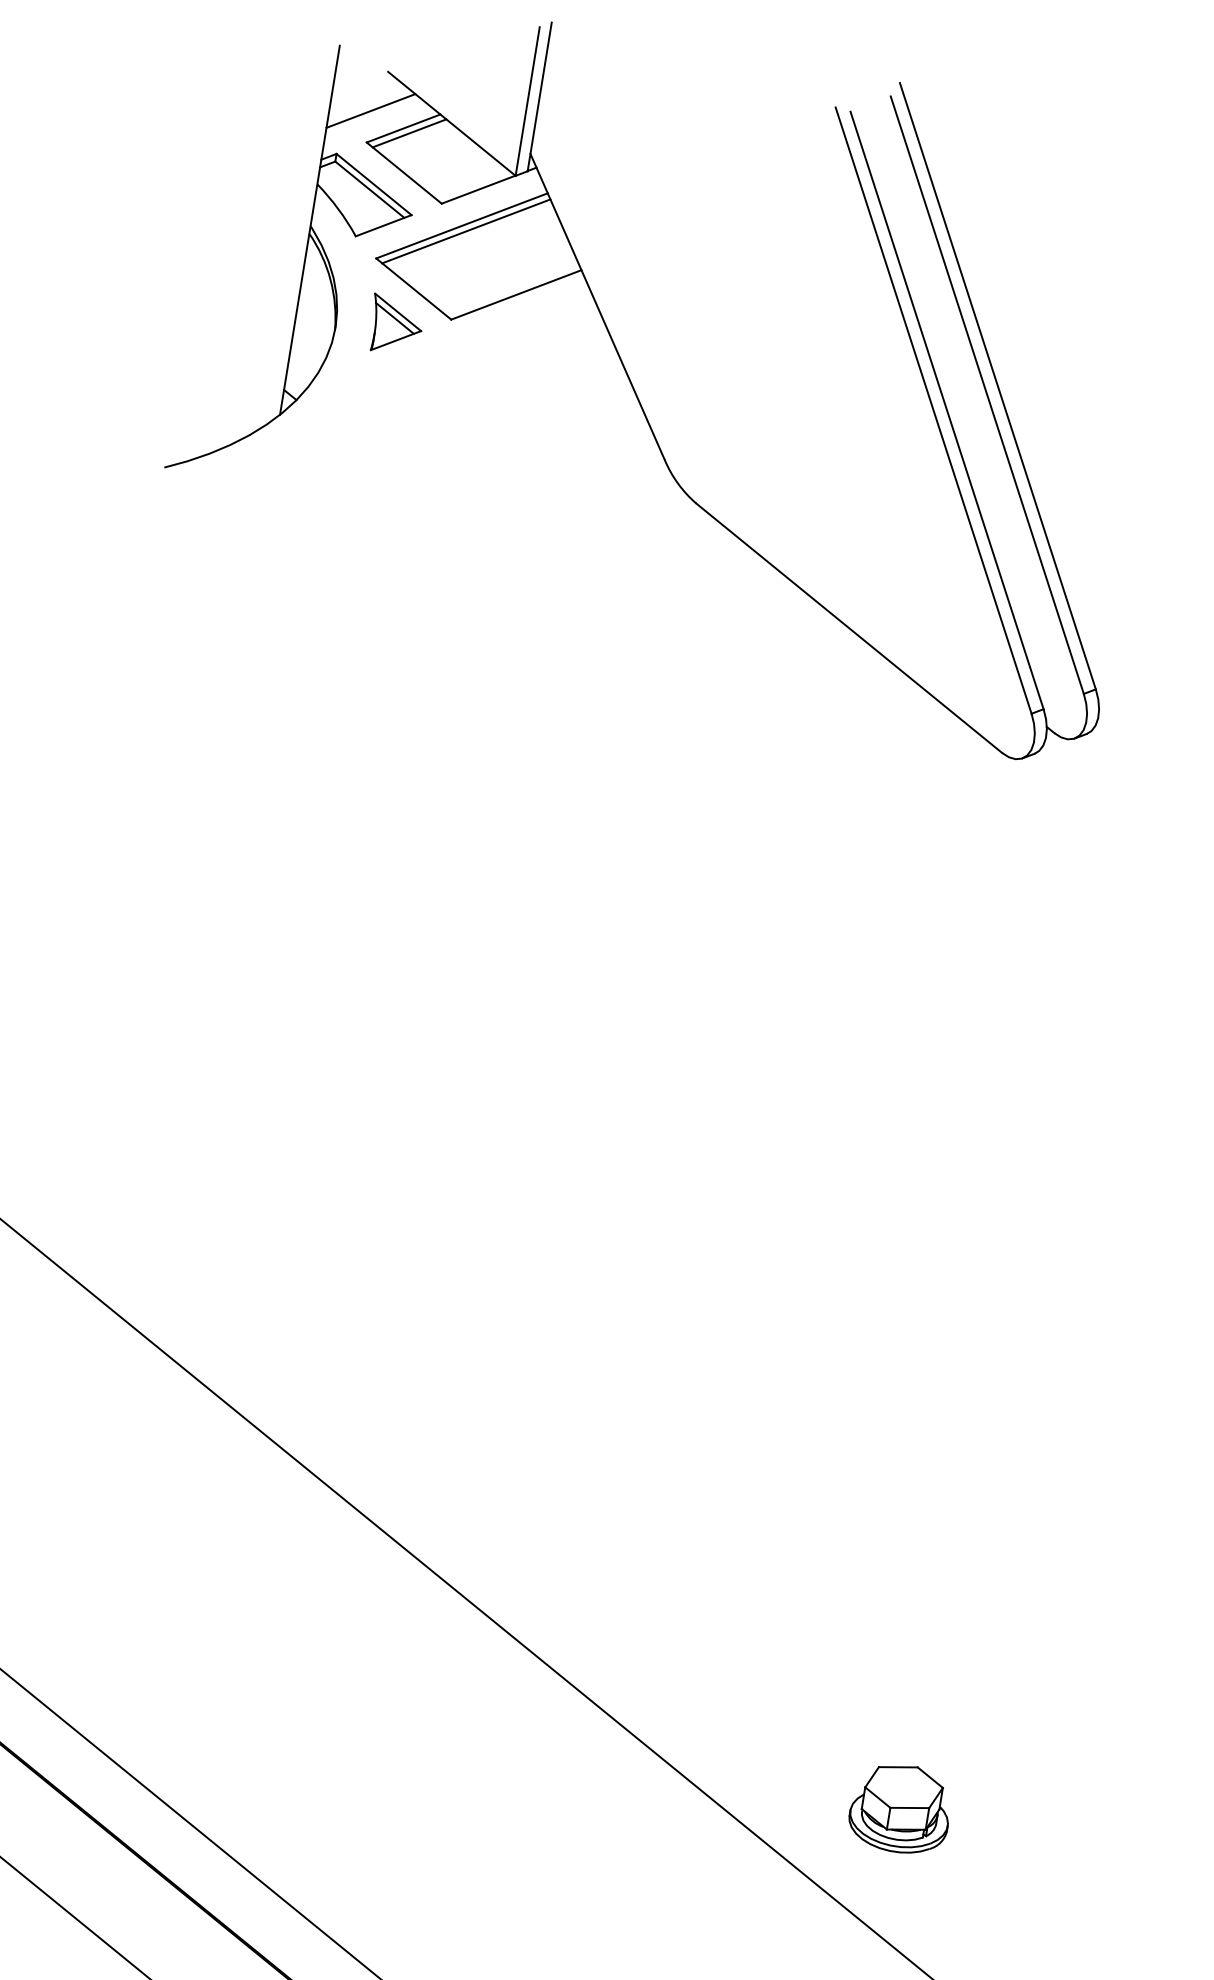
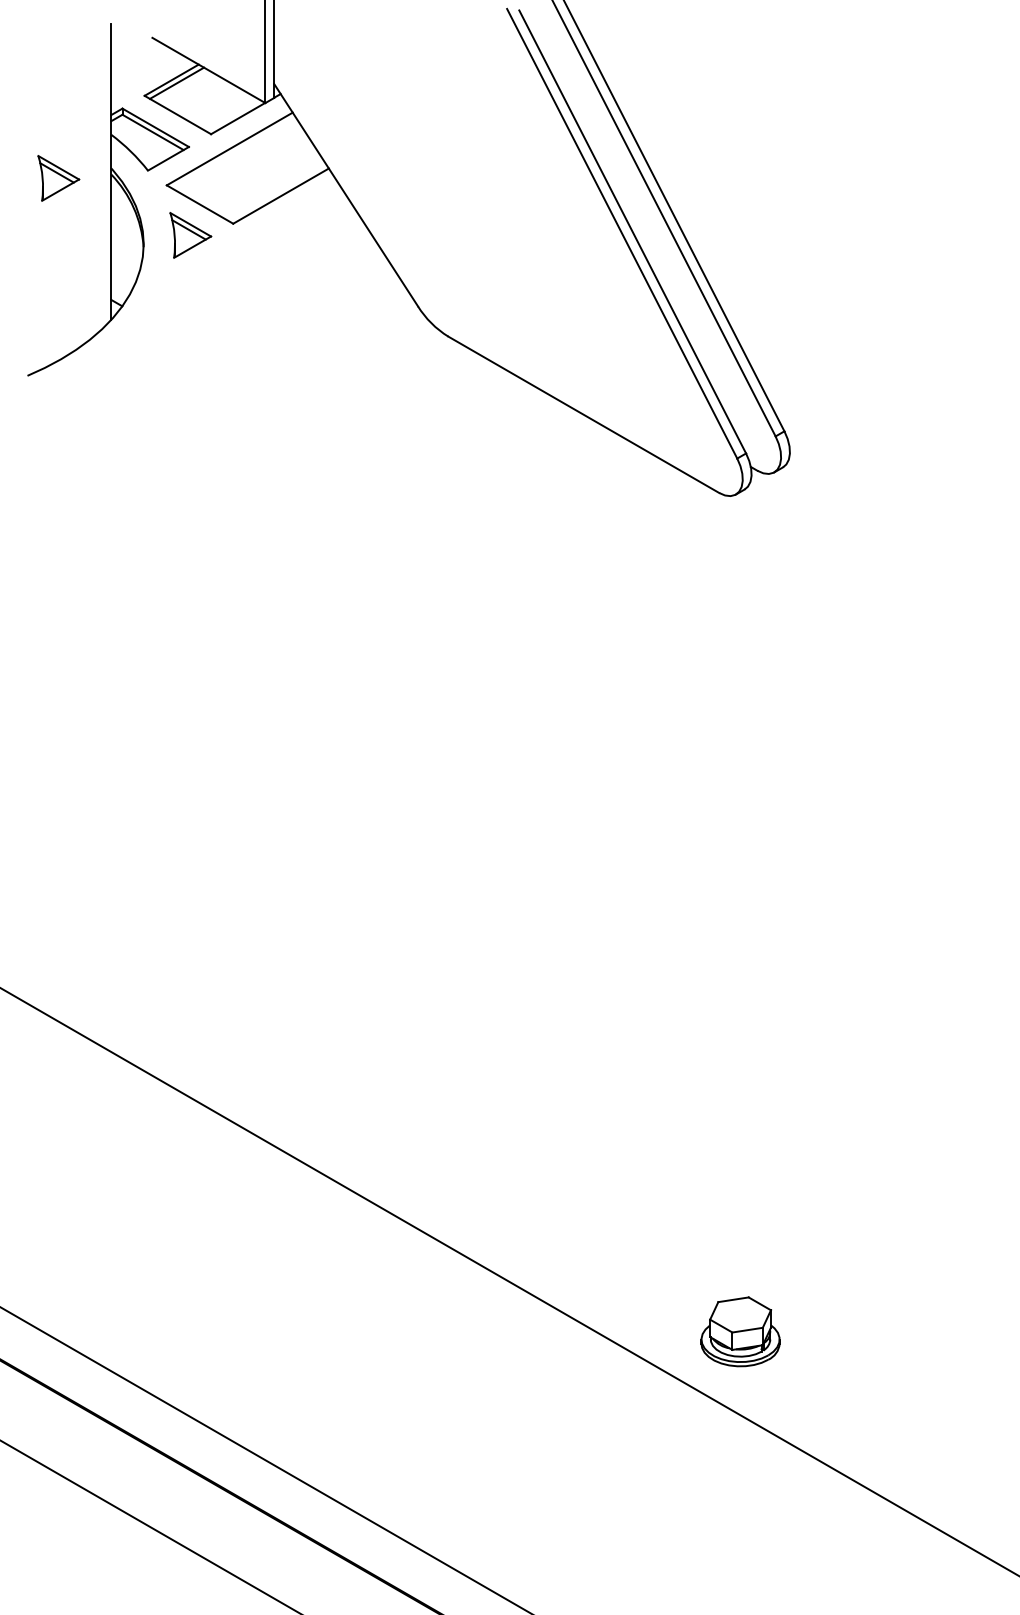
line: (370, 110) -> (143, 70), removed
part: (242, 228) -> (58, 178), added
line: (465, 230) -> (233, 152), removed
part: (900, 1808) -> (740, 1331), moved

